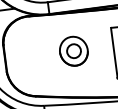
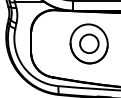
part: (73, 51) -> (88, 44), size x1.6

